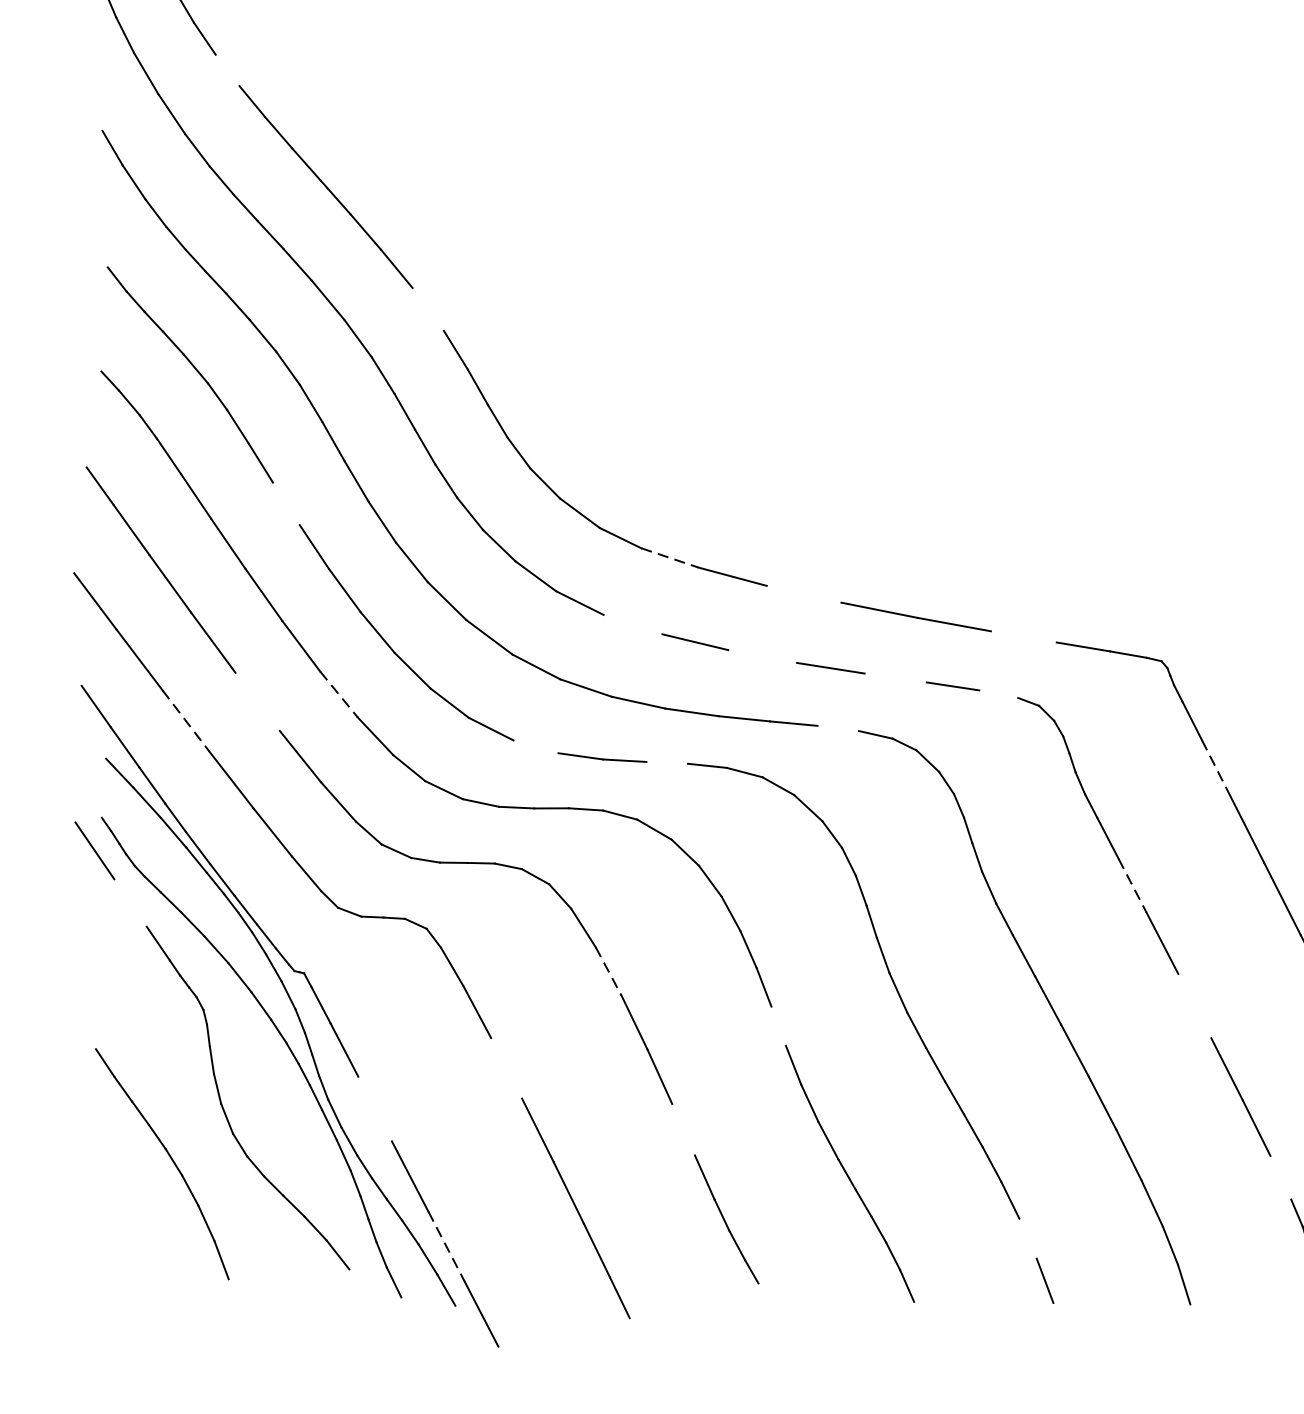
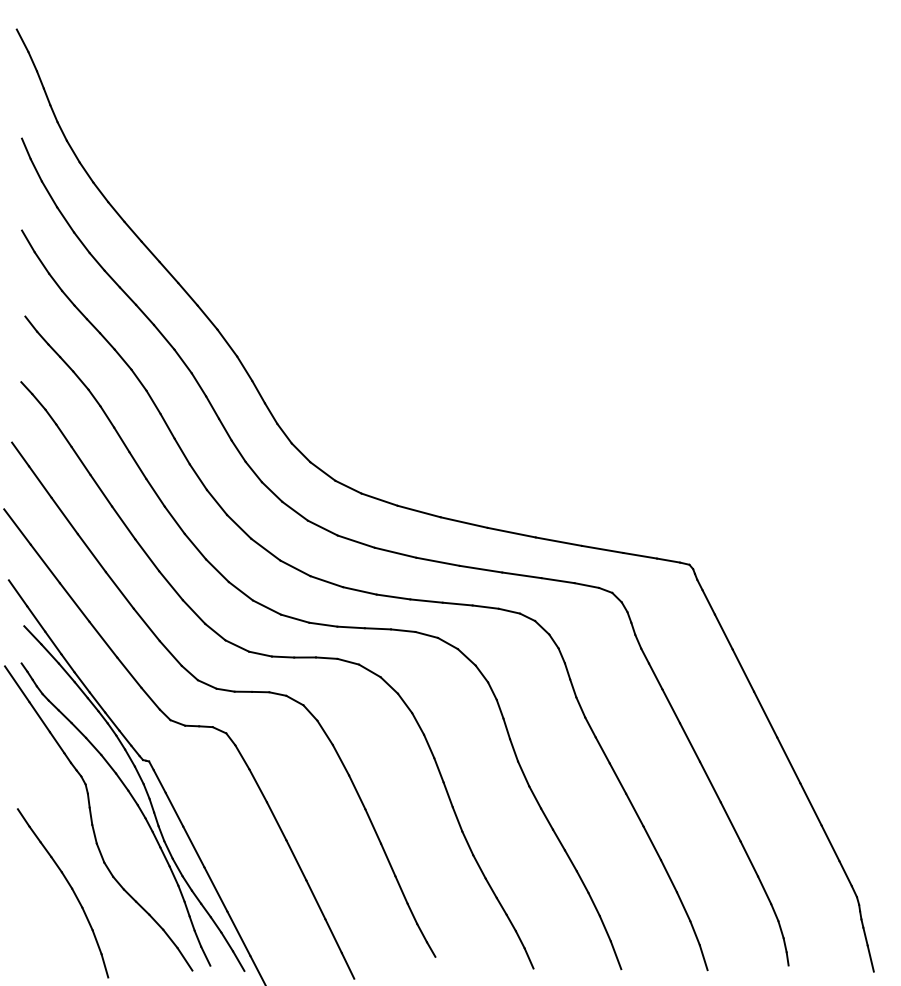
line: (227, 70) -> (100, 192), added
line: (428, 308) -> (227, 342), added
line: (285, 503) -> (137, 465), added
line: (671, 557) -> (380, 499), dashed -> solid
line: (803, 594) -> (463, 522), added
line: (631, 624) -> (355, 541), added
line: (1023, 635) -> (602, 548), added
line: (761, 656) -> (437, 561), added
line: (895, 678) -> (521, 575), added
line: (339, 694) -> (171, 585), dashed -> solid
line: (998, 694) -> (586, 585), added
line: (257, 702) -> (119, 590), added
line: (185, 721) -> (74, 602), dashed -> solid
line: (837, 727) -> (485, 606), added
line: (536, 746) -> (295, 618), added
line: (666, 762) -> (377, 628), added
line: (1215, 768) -> (723, 632), dashed -> solid
line: (1133, 886) -> (671, 706), dashed -> solid
line: (130, 903) -> (39, 717), added
line: (609, 971) -> (341, 760), dashed -> solid
line: (1194, 1005) -> (710, 781), added
line: (777, 1025) -> (447, 794), added
line: (506, 1068) -> (276, 821), added
line: (374, 1108) -> (193, 846), added
line: (684, 1128) -> (388, 859), added
line: (1280, 1178) -> (764, 890), added
line: (1026, 1238) -> (604, 928), added
line: (445, 1246) -> (238, 933), dashed -> solid
line: (360, 1287) -> (184, 959), added
line: (233, 1297) -> (104, 965), added

